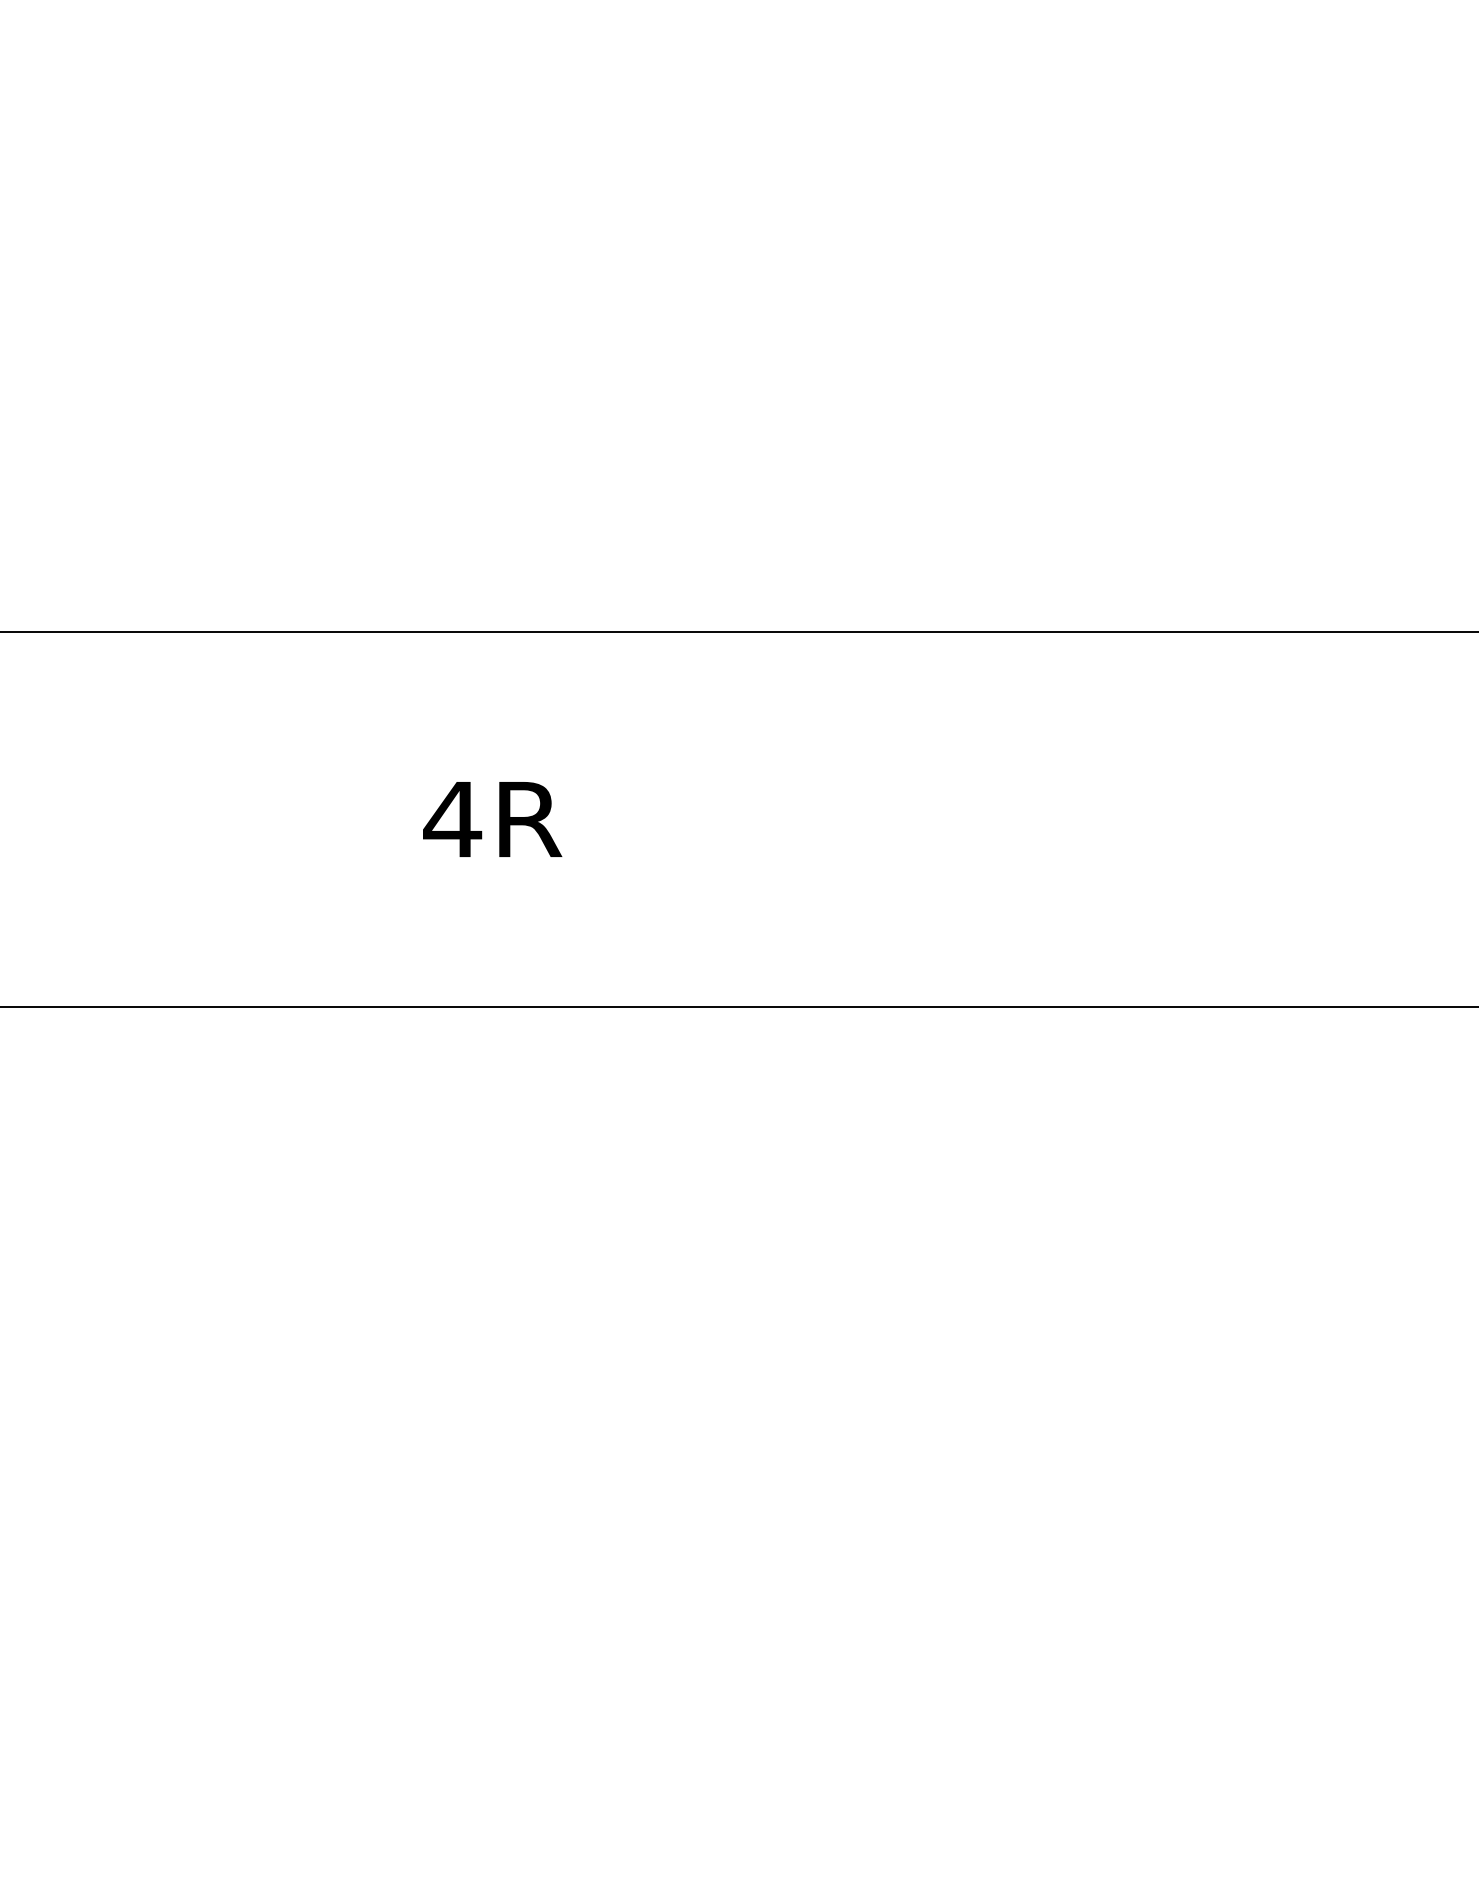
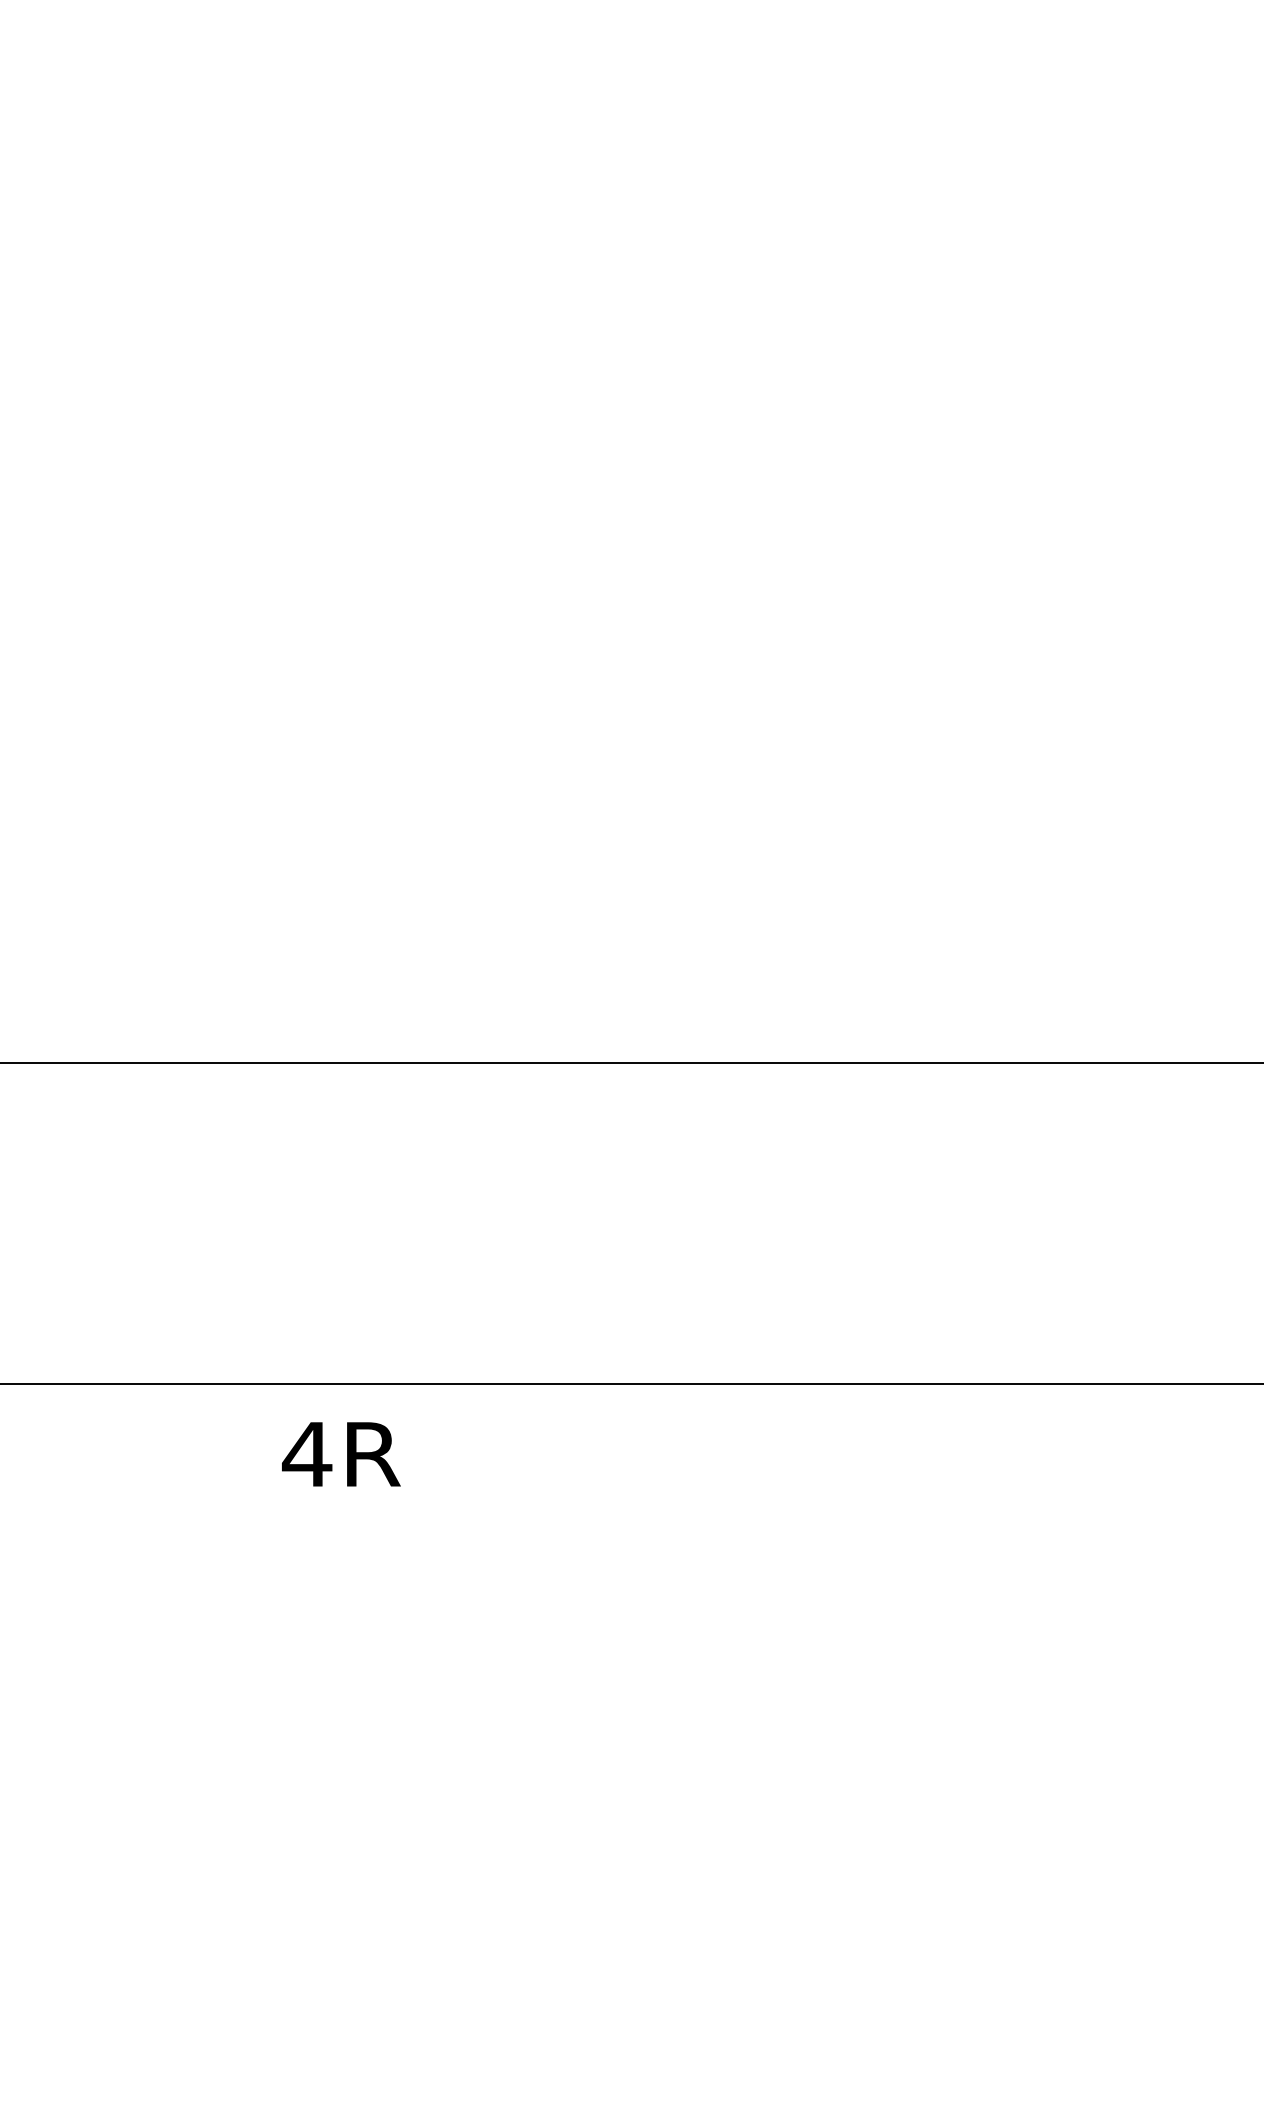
text: (492, 819) -> (341, 1454), moved

